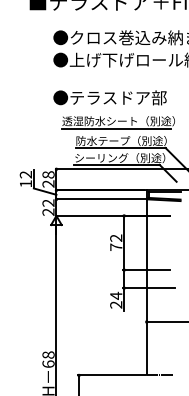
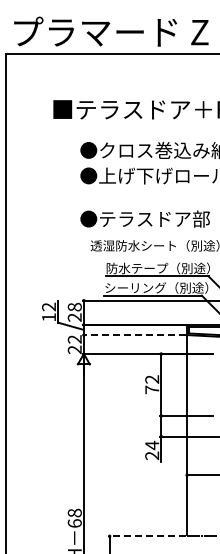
line: (115, 128) -> (151, 254), removed
line: (100, 199) -> (134, 335), solid -> dashed
line: (112, 375) -> (147, 536), solid -> dashed

